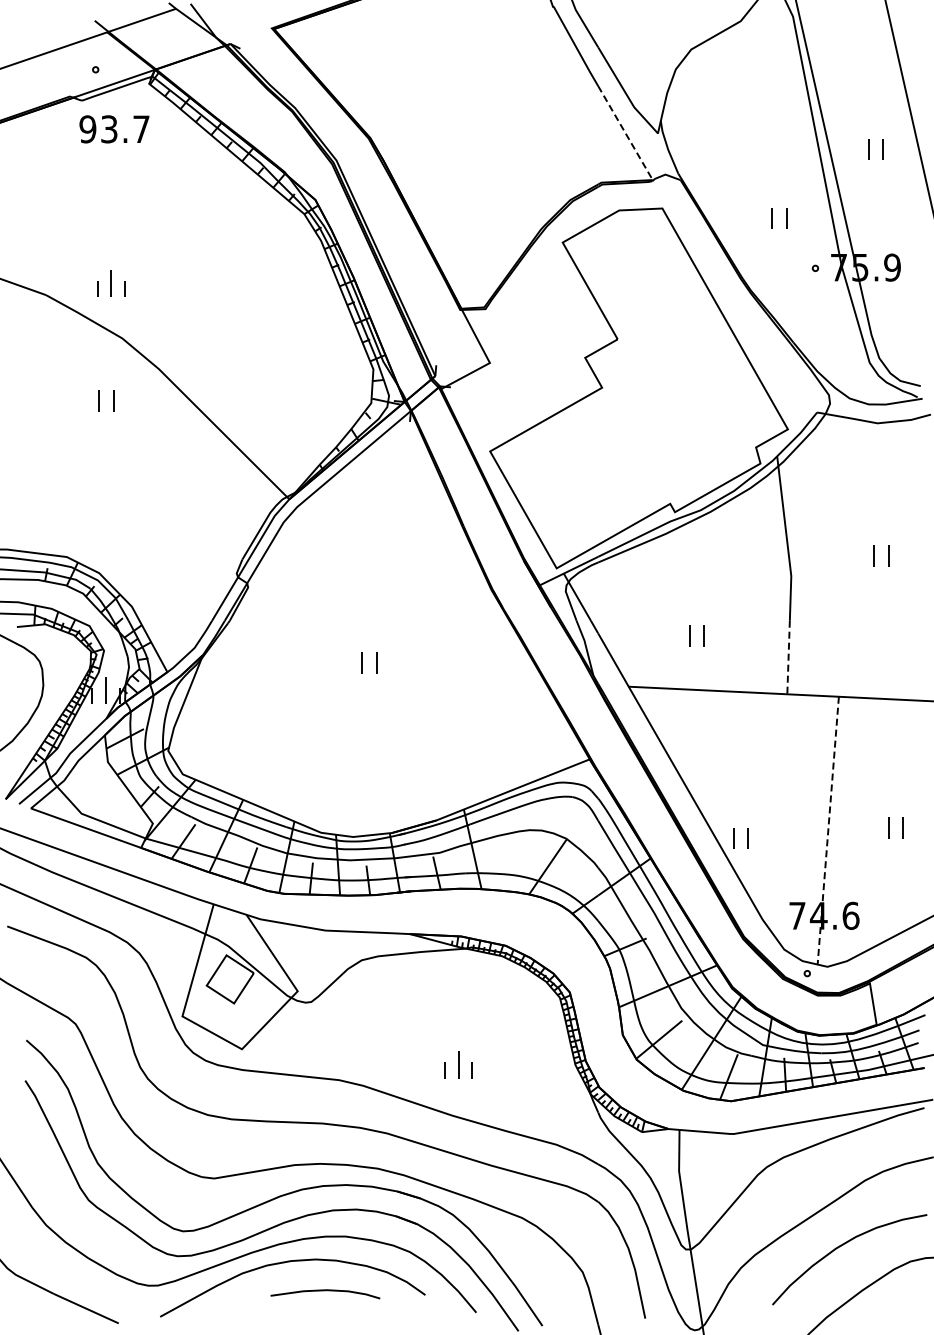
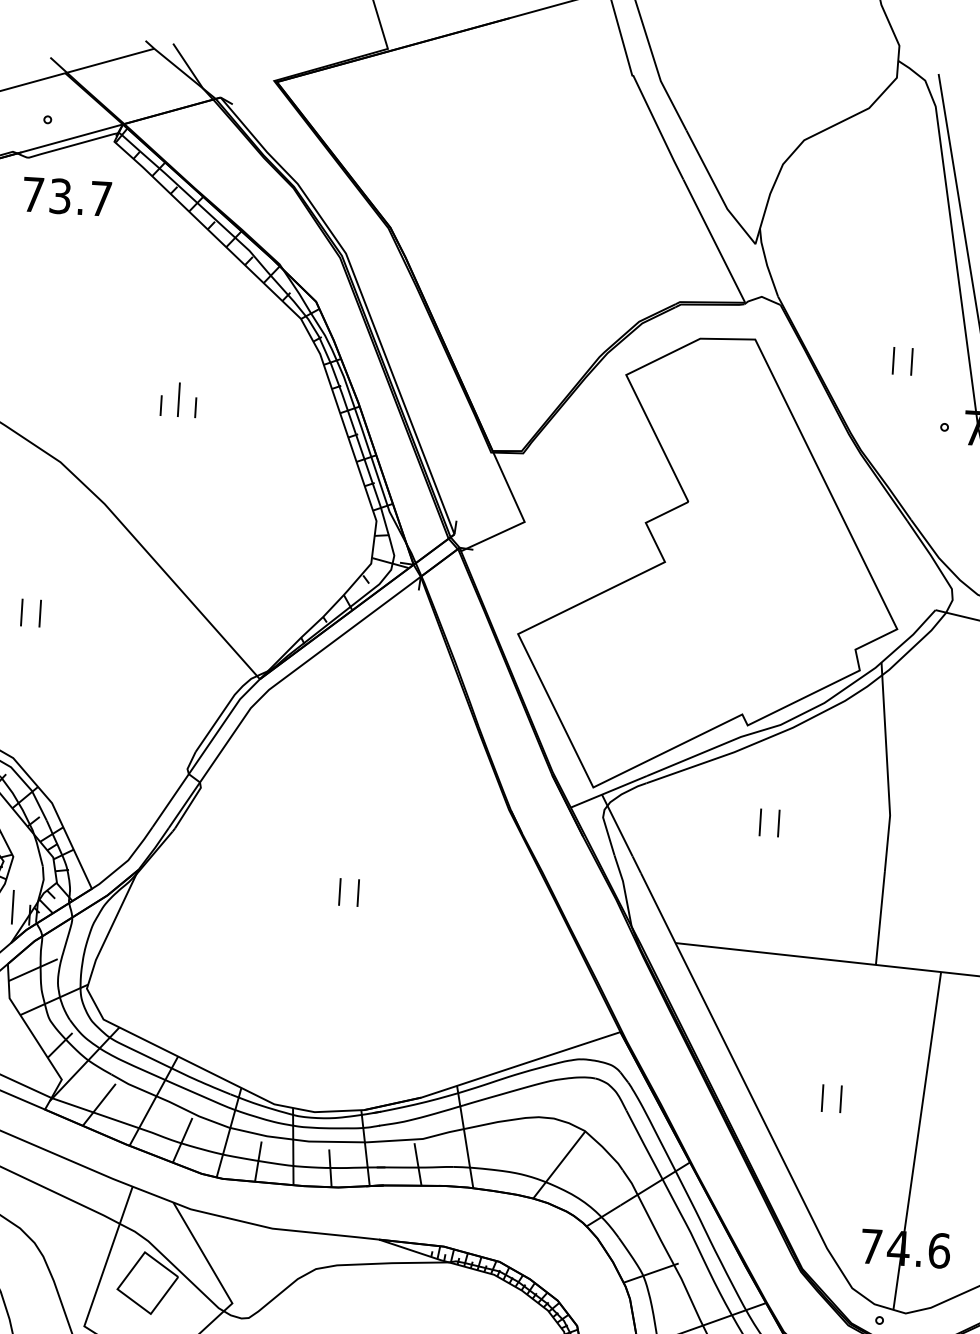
text: (87, 129) -> (32, 194), 93.7 -> 73.7
line: (625, 133) -> (714, 241), dashed -> solid
part: (111, 283) -> (179, 399), moved
part: (99, 400) -> (22, 611), moved
part: (696, 635) -> (769, 822), moved
line: (788, 657) -> (880, 918), dashed -> solid
line: (828, 831) -> (917, 1142), dashed -> solid
part: (740, 838) -> (831, 1098), moved

